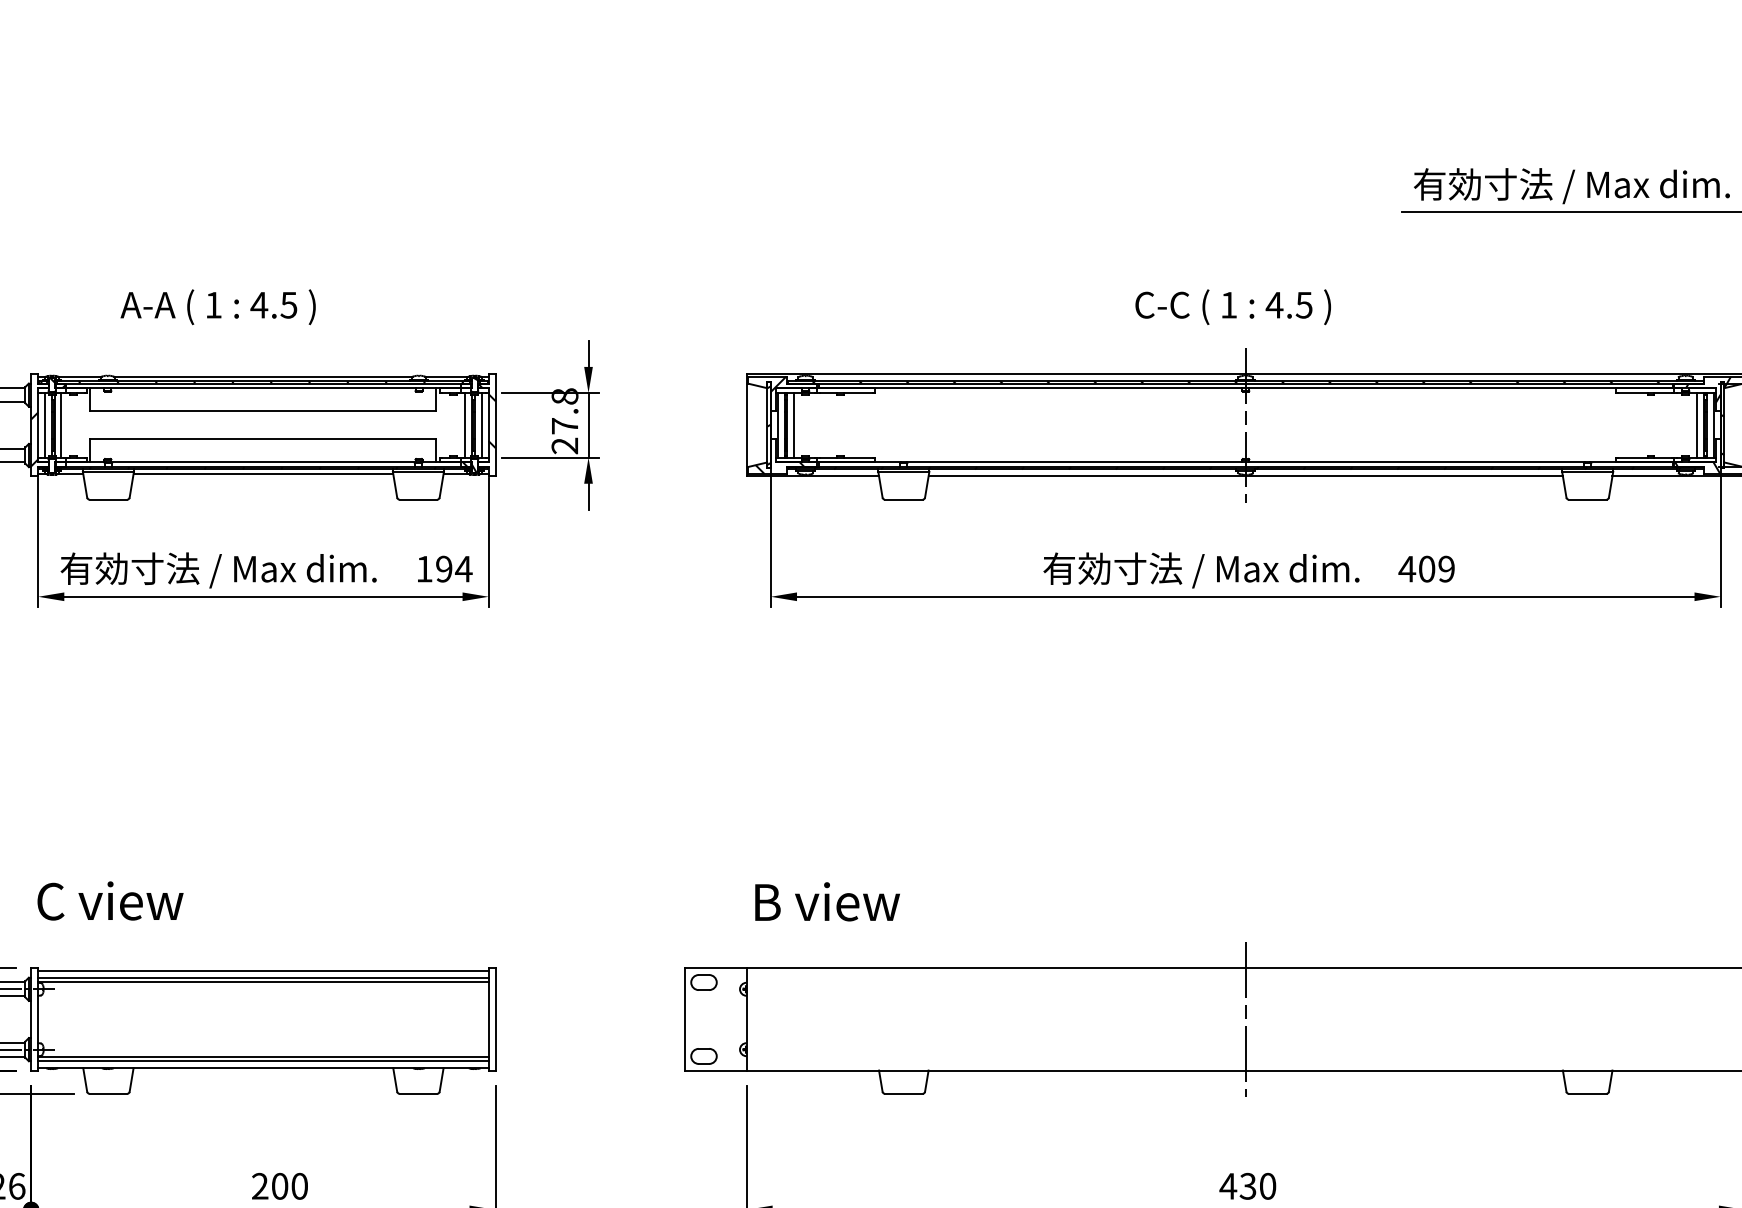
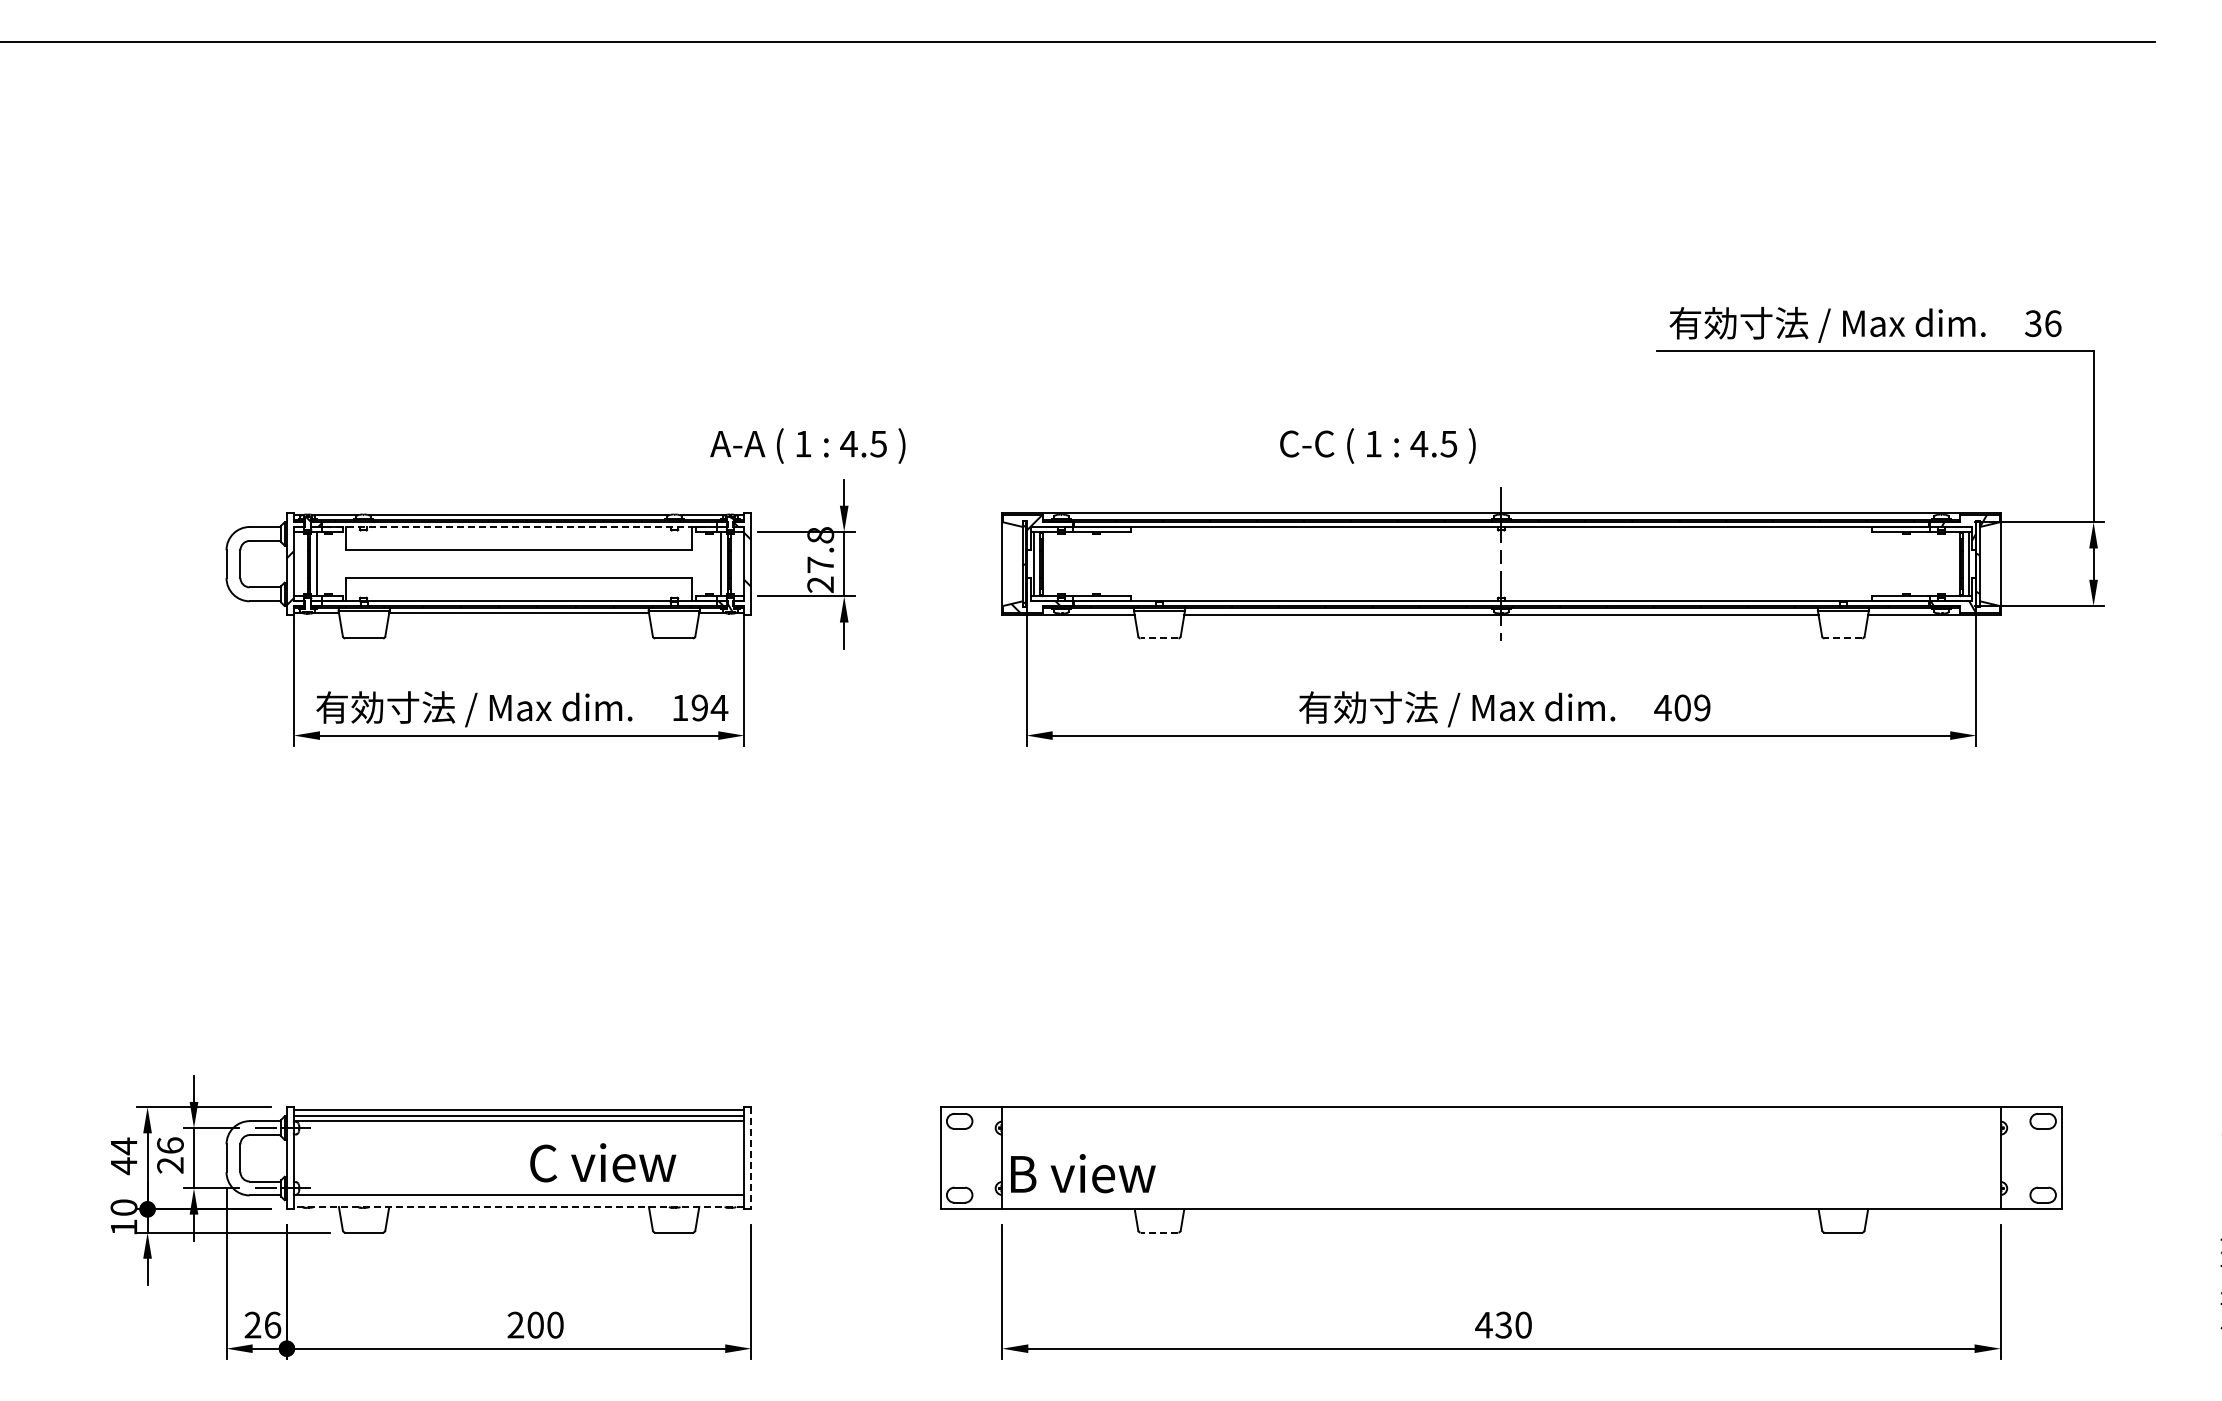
text: (217, 306) -> (807, 445), moved
text: (1232, 306) -> (1377, 445), moved
line: (262, 388) -> (518, 527), solid -> dashed
line: (44, 424) -> (300, 563), removed
line: (481, 424) -> (737, 563), removed
line: (793, 424) -> (1049, 563), removed
line: (1697, 424) -> (1953, 563), removed
line: (903, 499) -> (1159, 638), solid -> dashed
line: (1587, 499) -> (1843, 638), solid -> dashed
text: (110, 900) -> (603, 1162), moved
text: (827, 901) -> (1083, 1173), moved
line: (495, 1019) -> (751, 1158), solid -> dashed
line: (1245, 1019) -> (1501, 1158), removed
line: (262, 1061) -> (518, 1200), removed
line: (262, 1068) -> (518, 1207), solid -> dashed
line: (903, 1093) -> (1159, 1232), solid -> dashed

